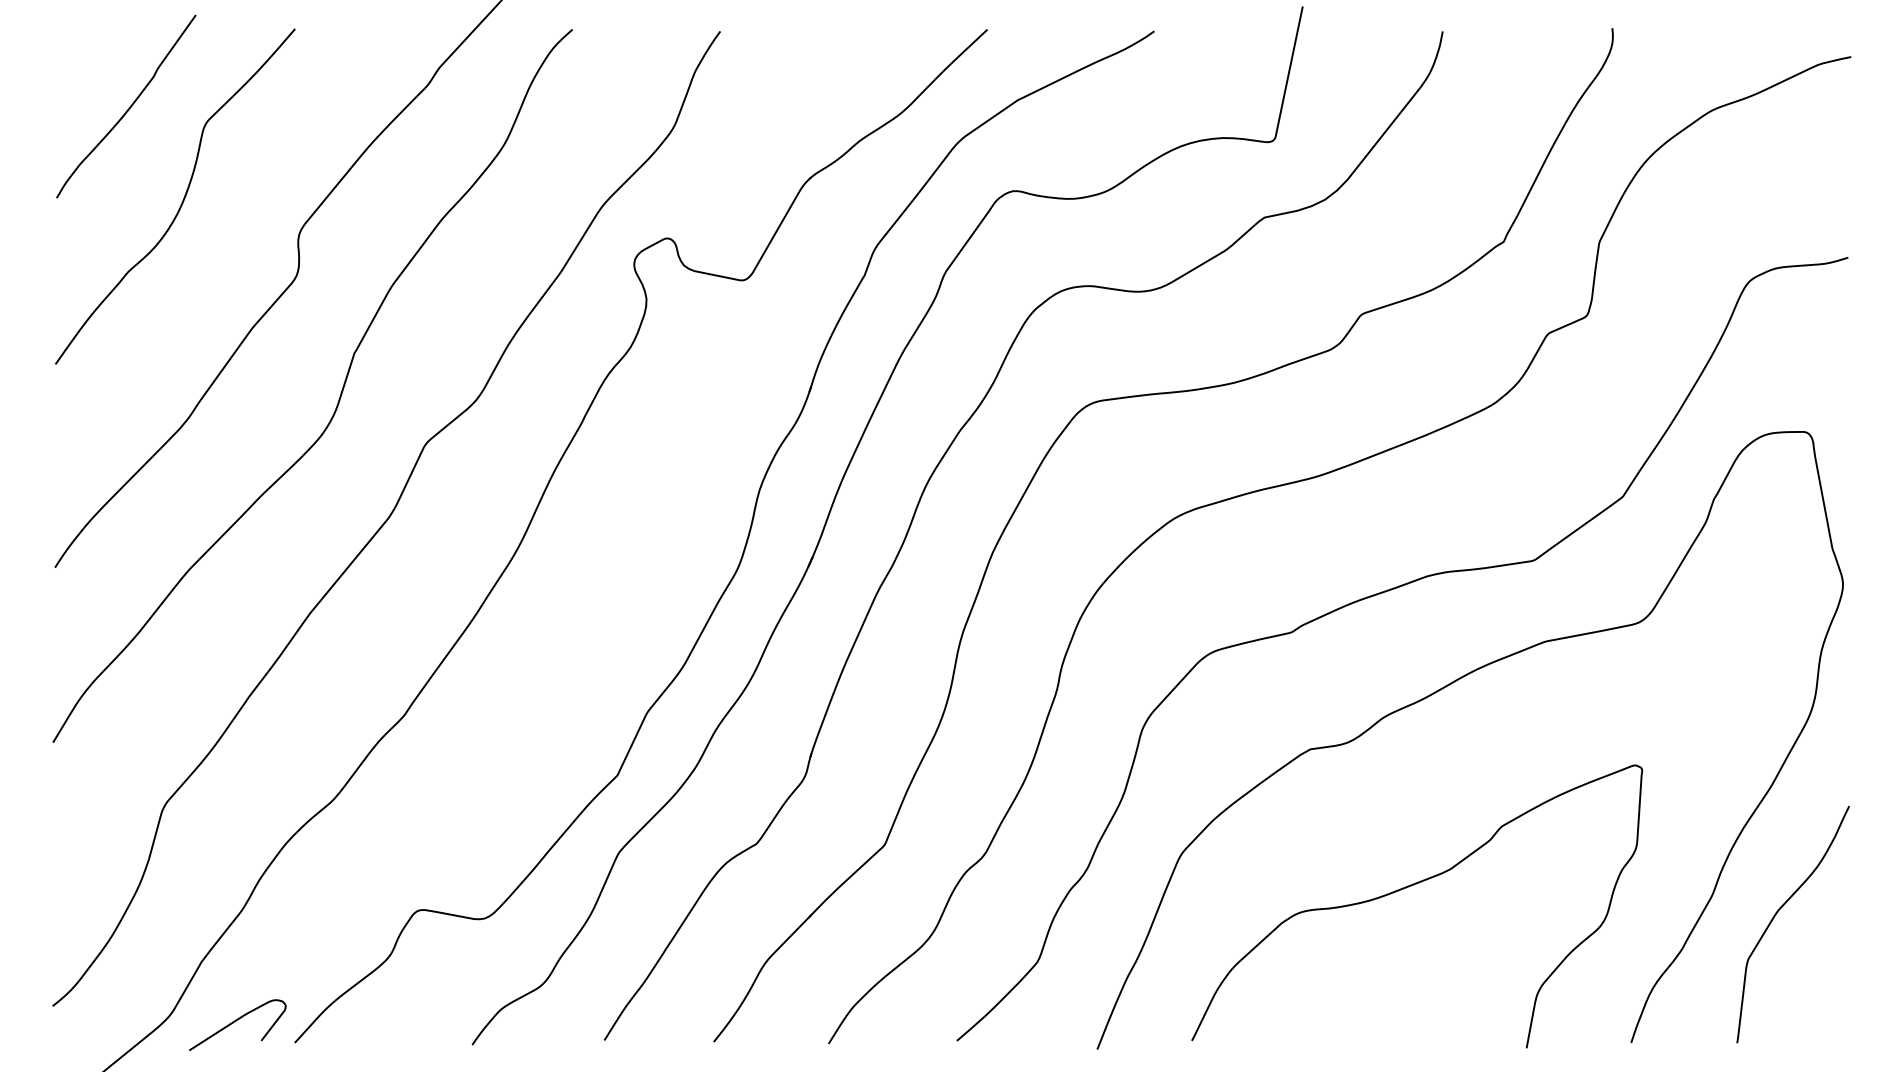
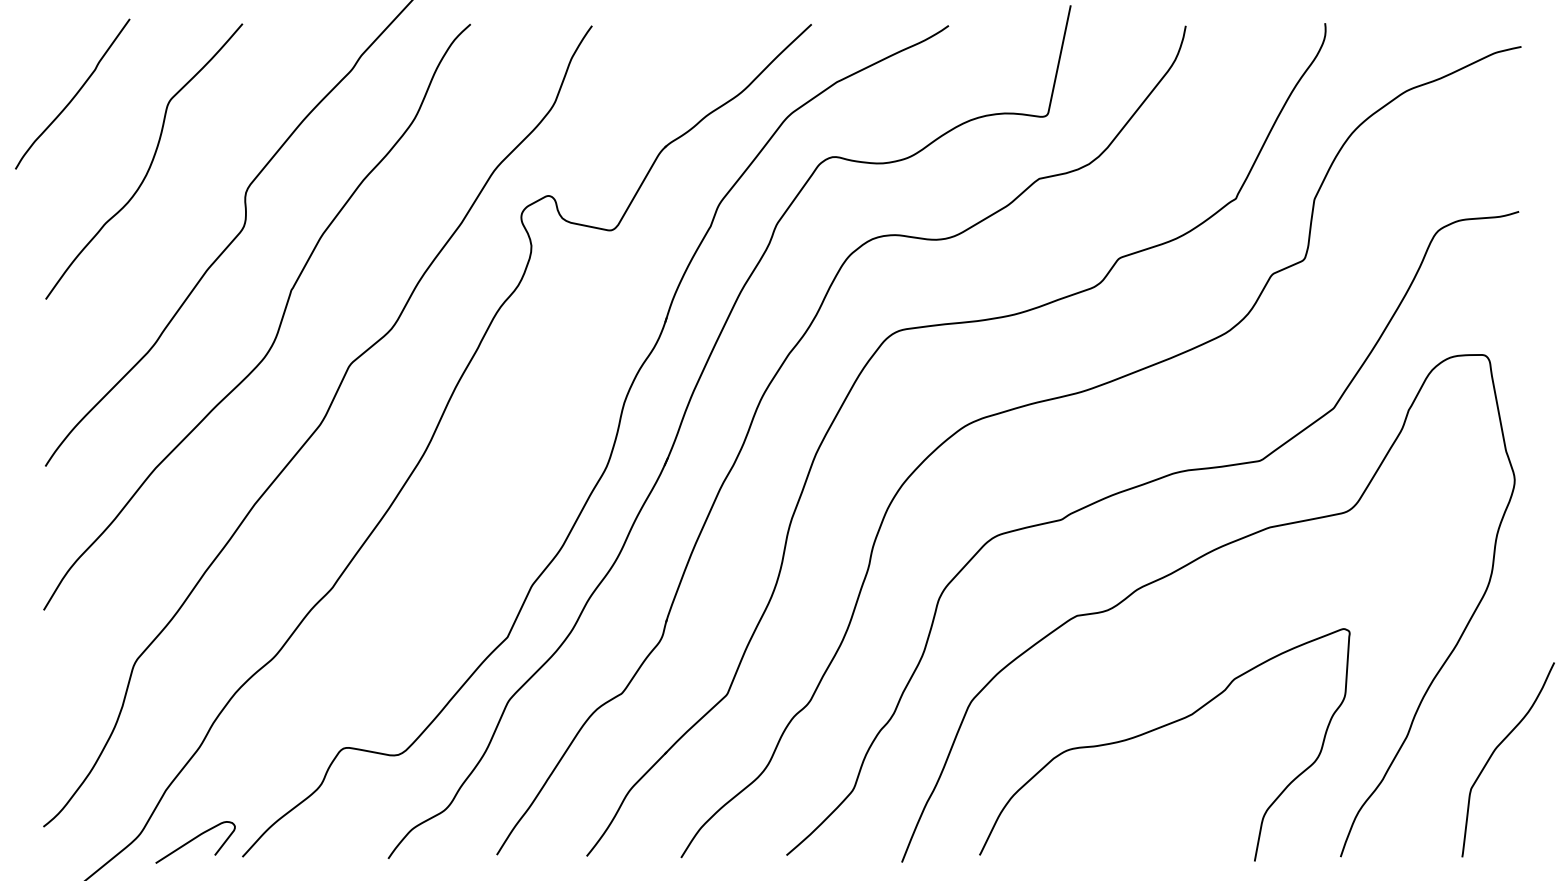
curve: (128, 108) -> (74, 95), moved
curve: (1776, 915) -> (1494, 752), moved

